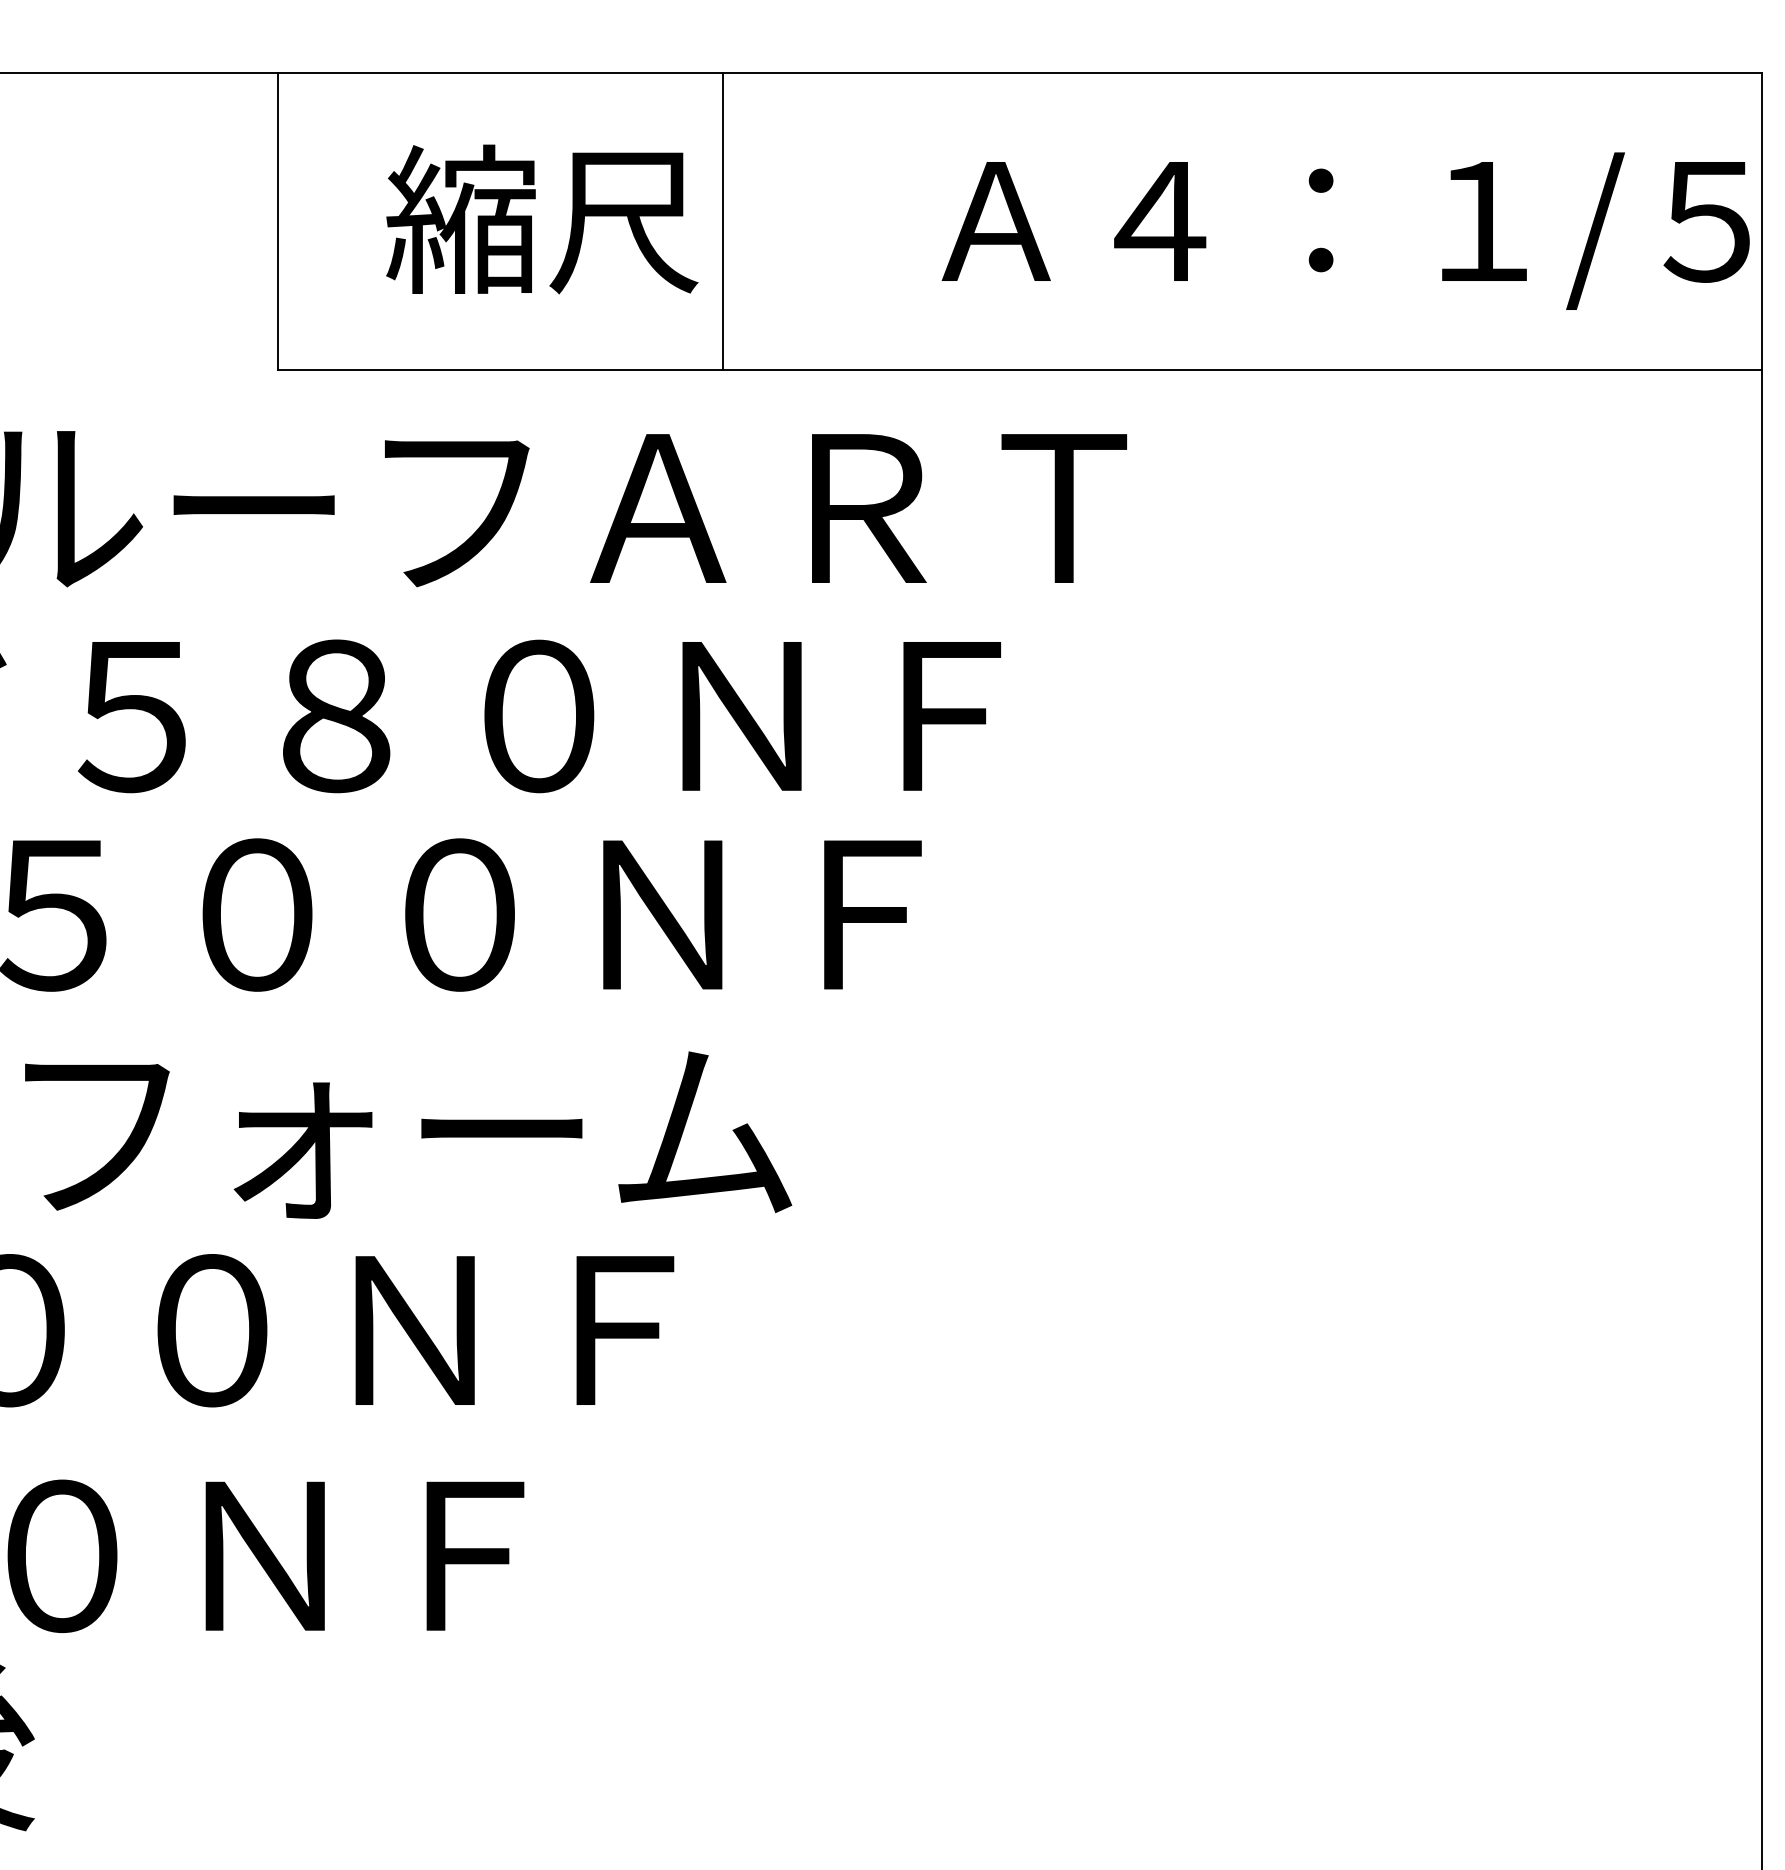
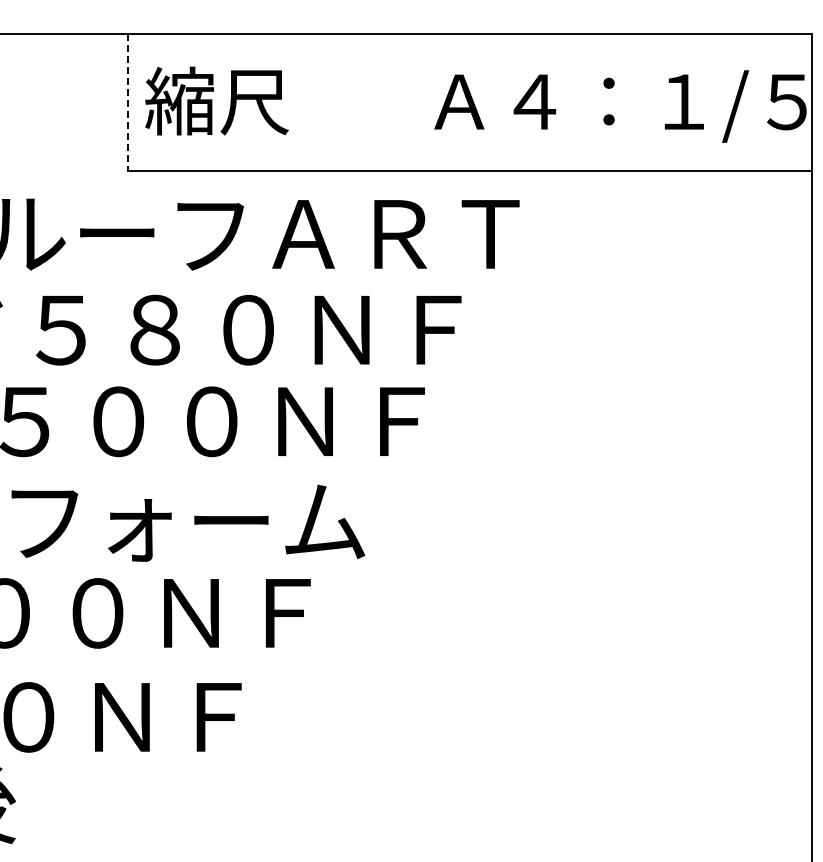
text: (541, 218) -> (216, 100), moved
line: (723, 220) -> (333, 101), removed
line: (278, 222) -> (128, 102), solid -> dashed

